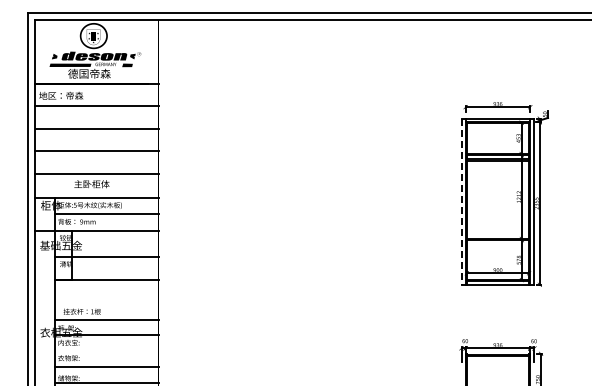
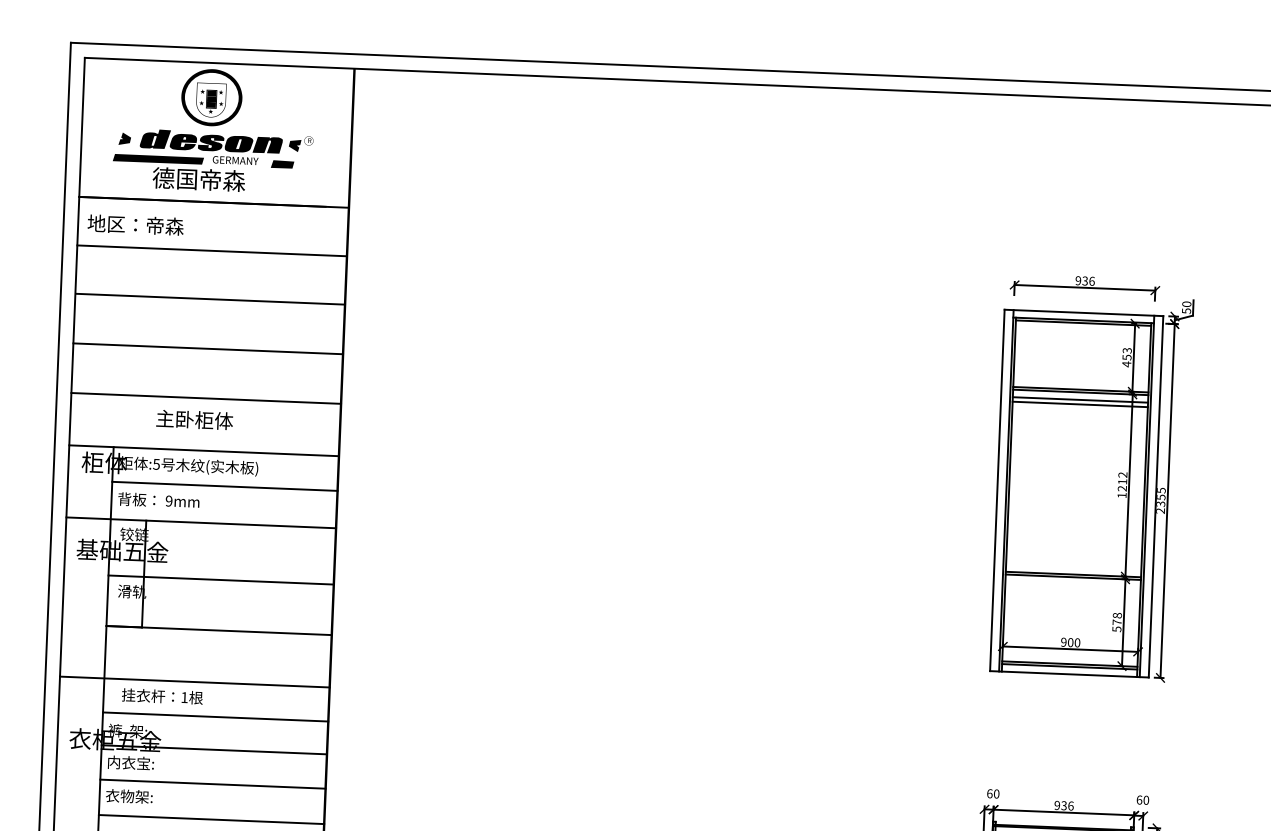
line: (461, 202) -> (997, 492), dashed -> solid
line: (96, 304) -> (194, 682), added
line: (106, 351) -> (211, 785), added

